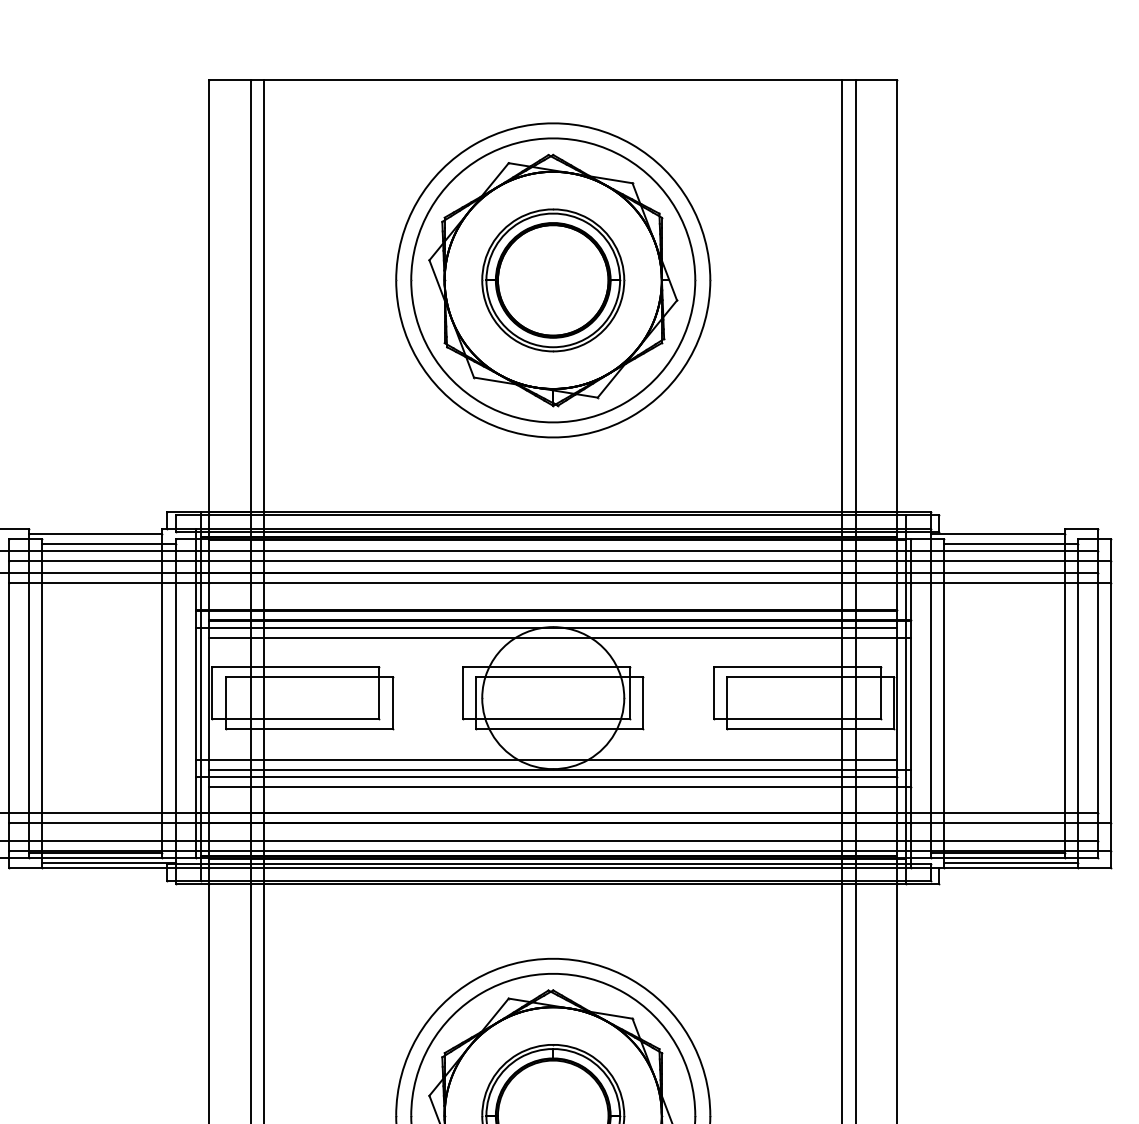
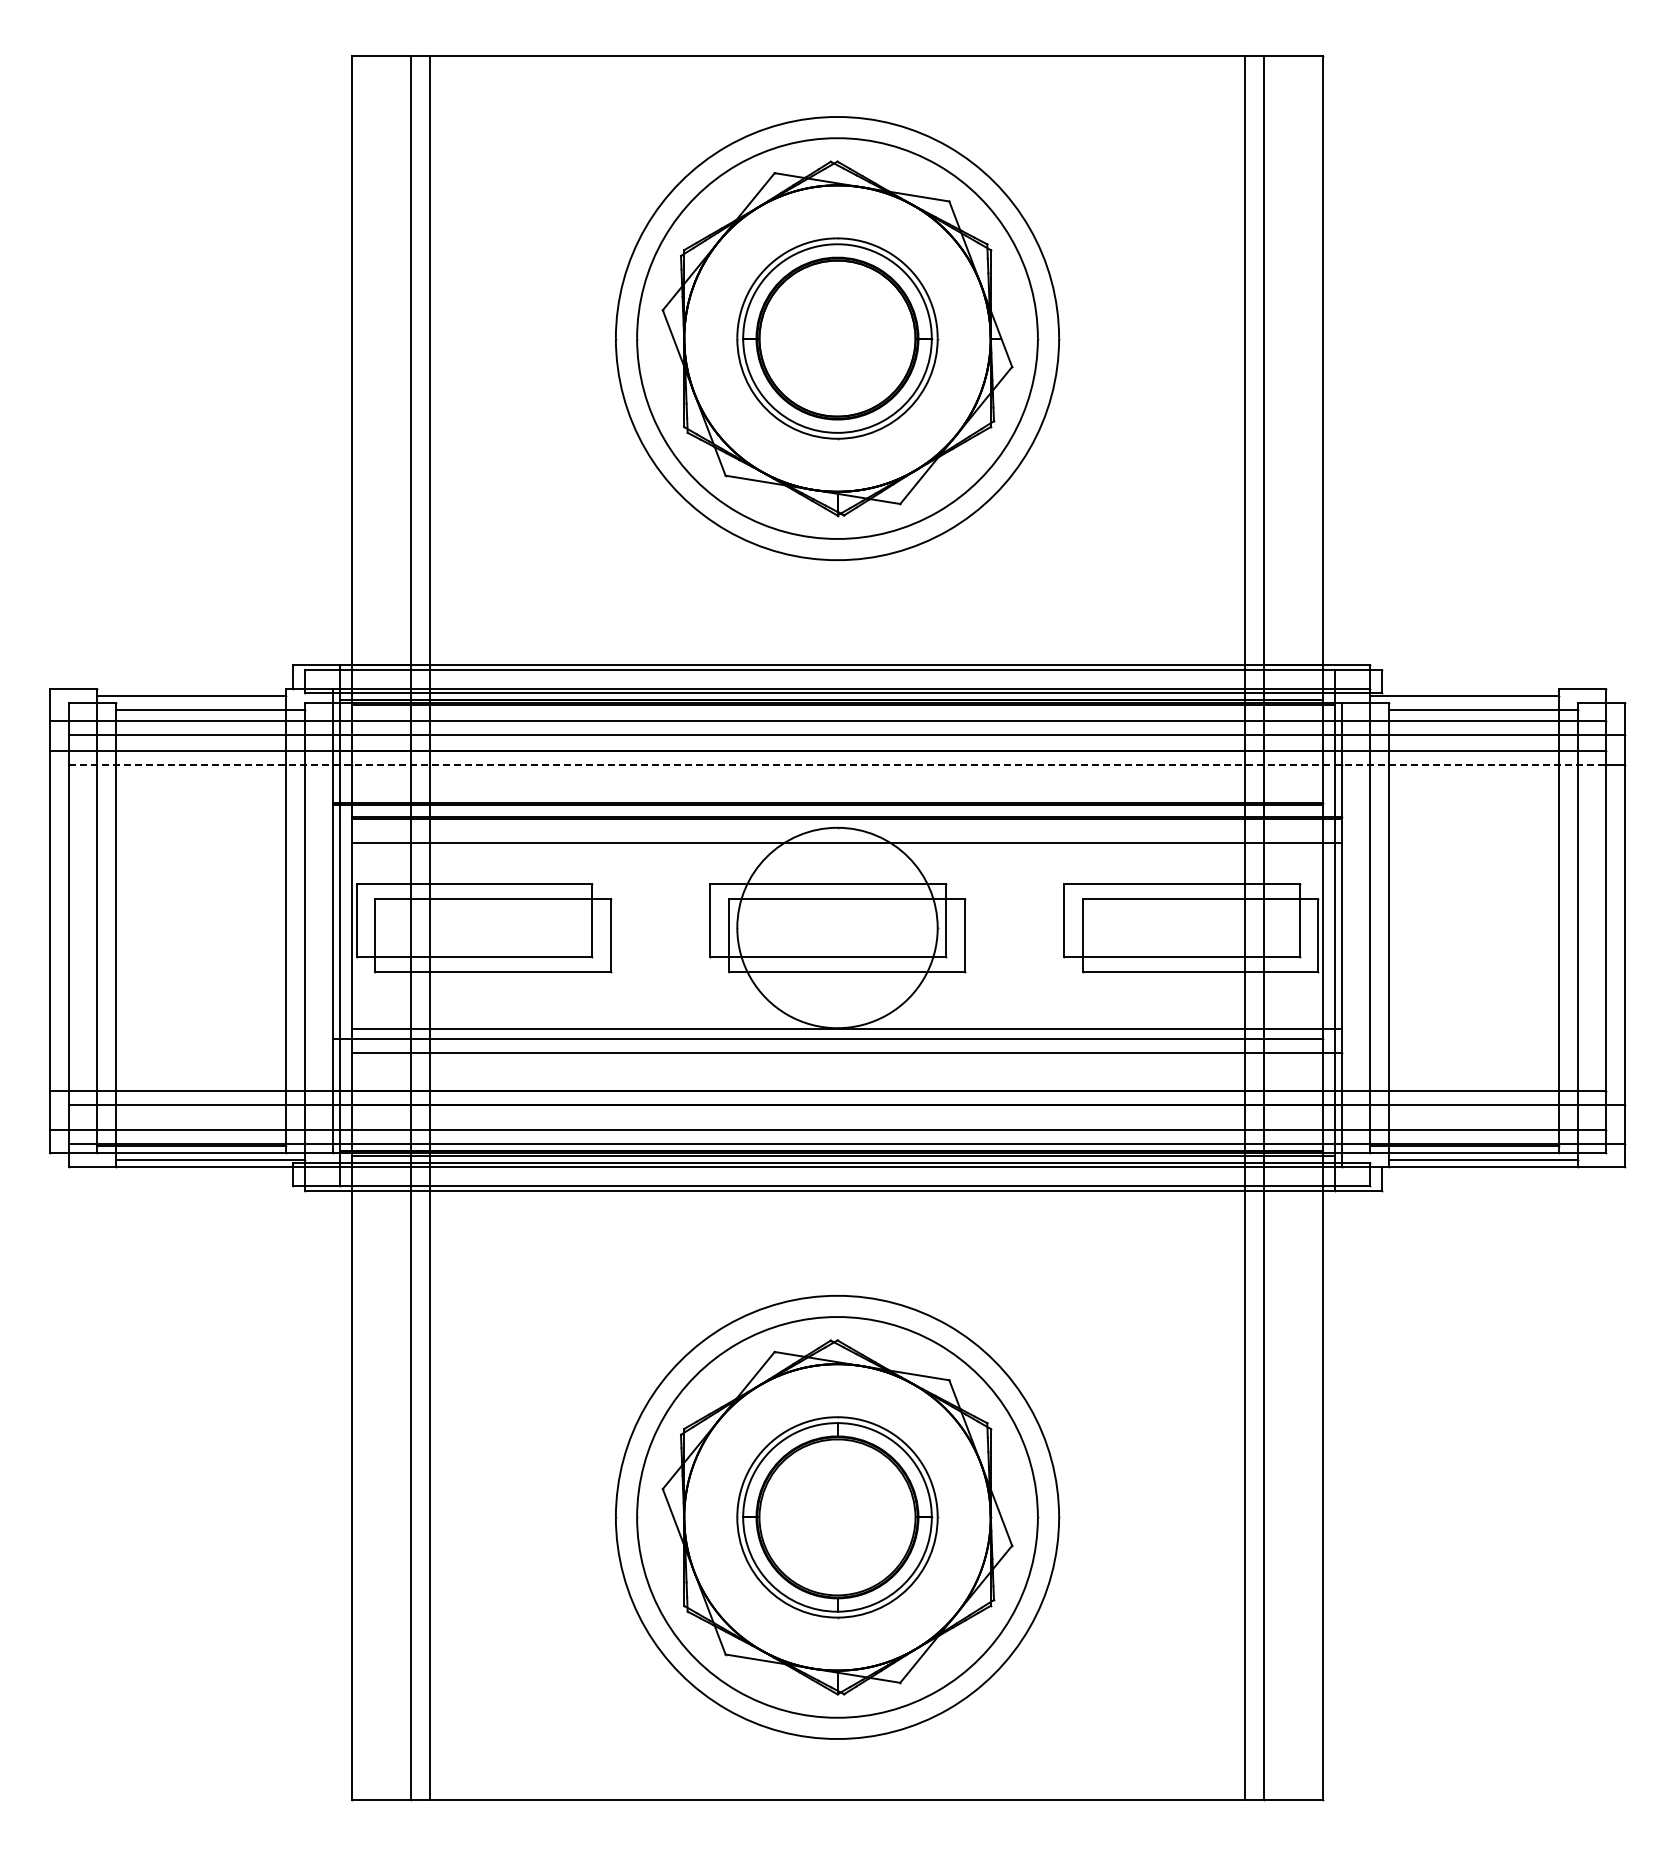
line: (553, 582) -> (837, 765), solid -> dashed
line: (546, 627) -> (827, 828), removed
line: (546, 760) -> (827, 1015), removed

